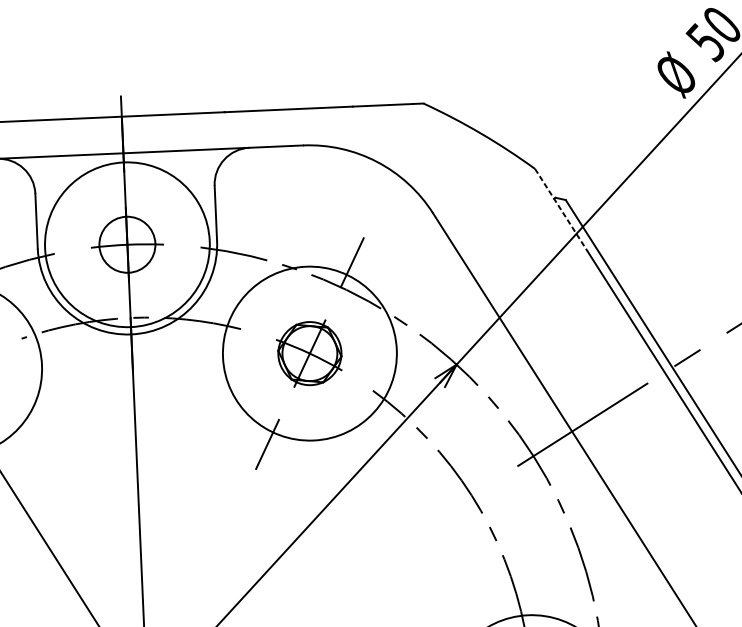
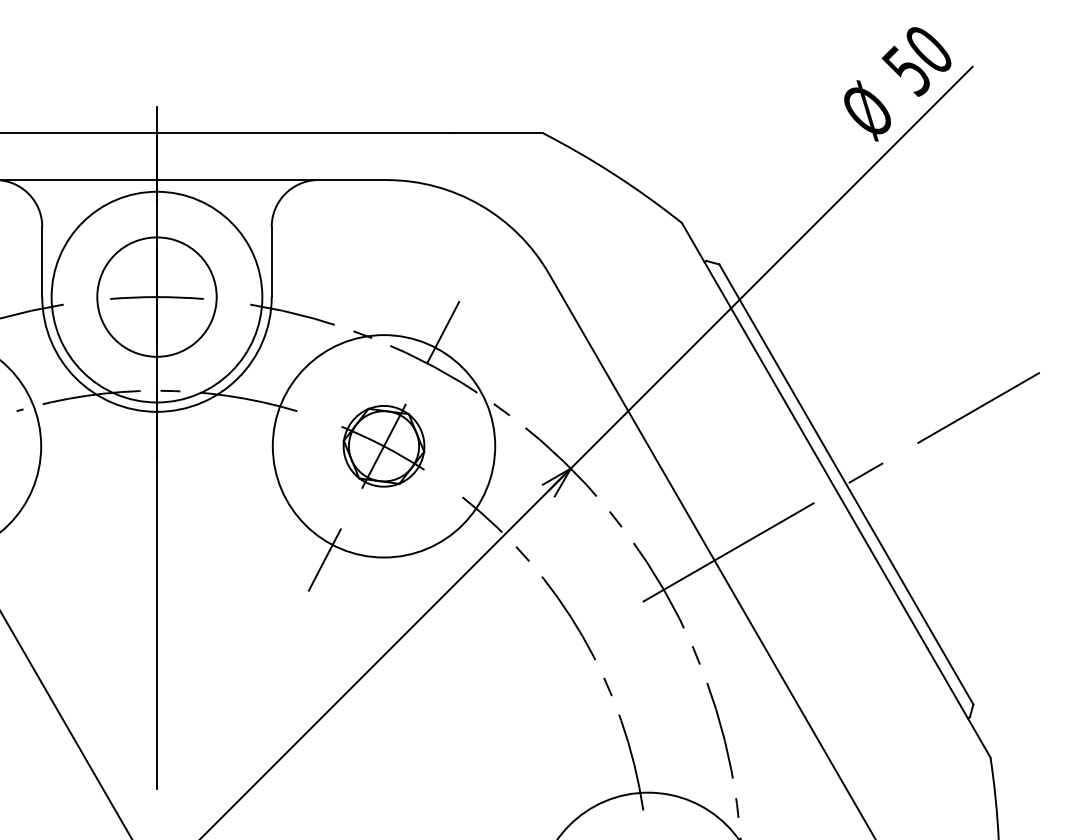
line: (561, 210) -> (713, 277), dashed -> solid
circle: (127, 244) -> (156, 296), size x1.67

